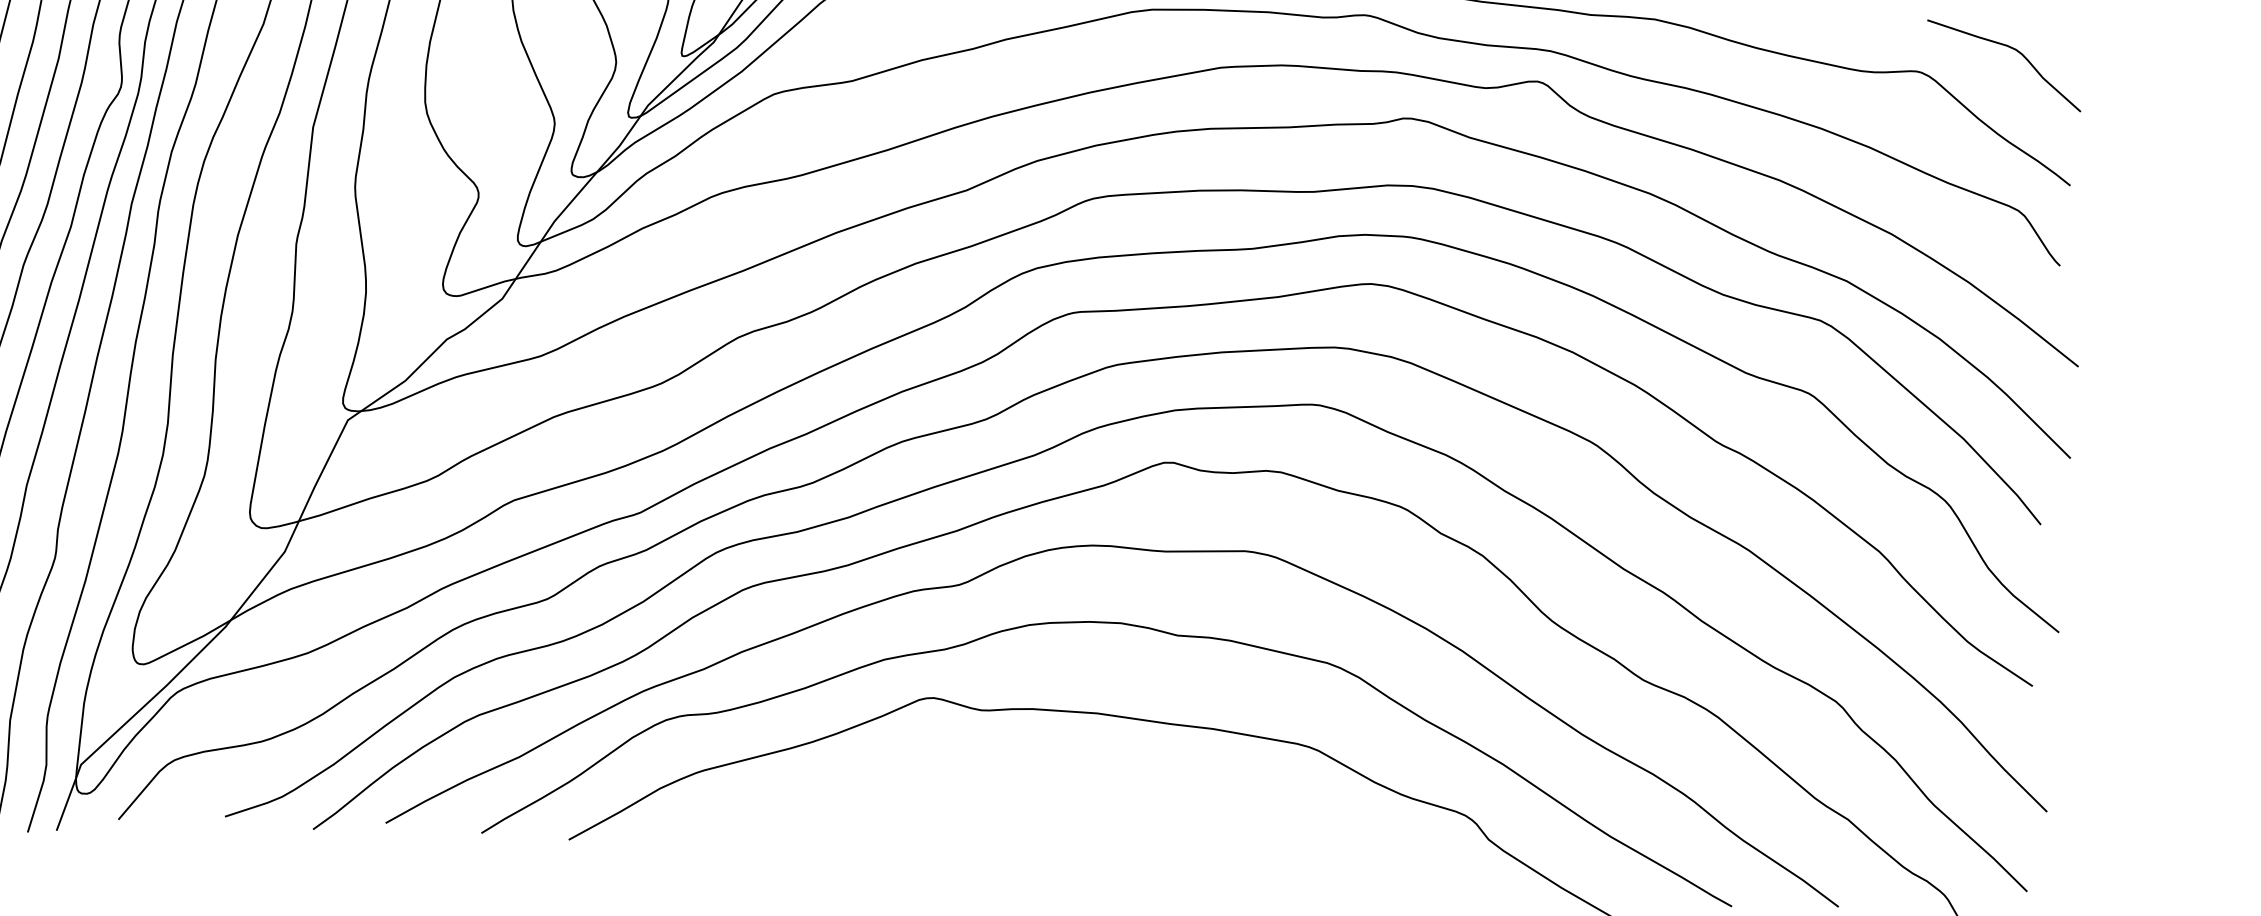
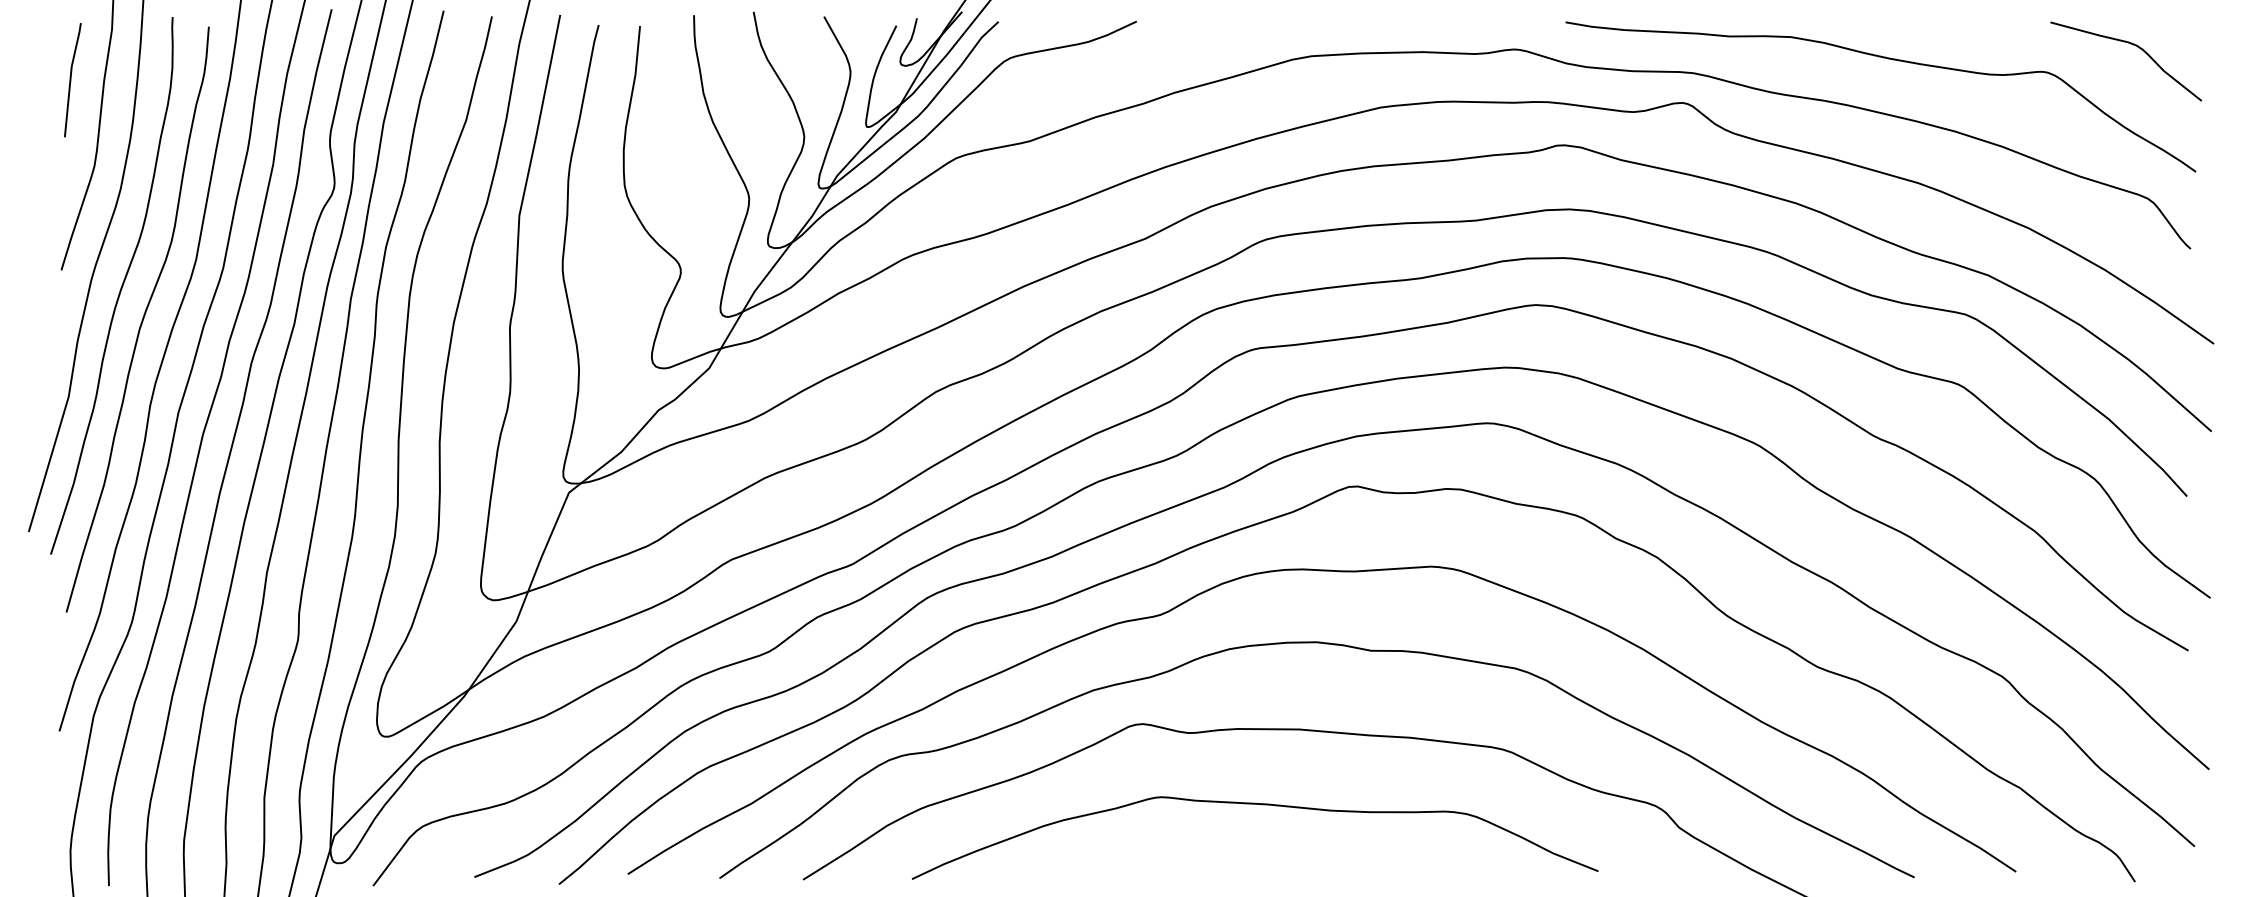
curve: (1054, 790) -> (1262, 805), added

